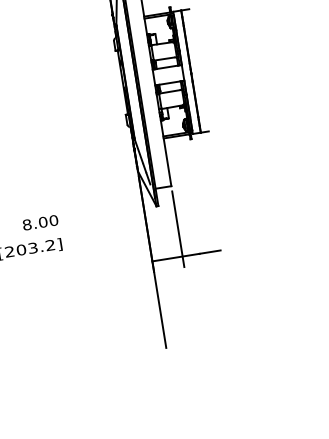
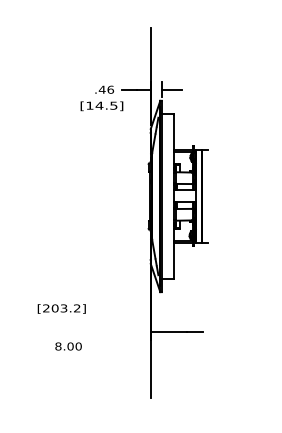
text: (40, 222) -> (68, 346), moved
line: (177, 229) -> (173, 311), removed

